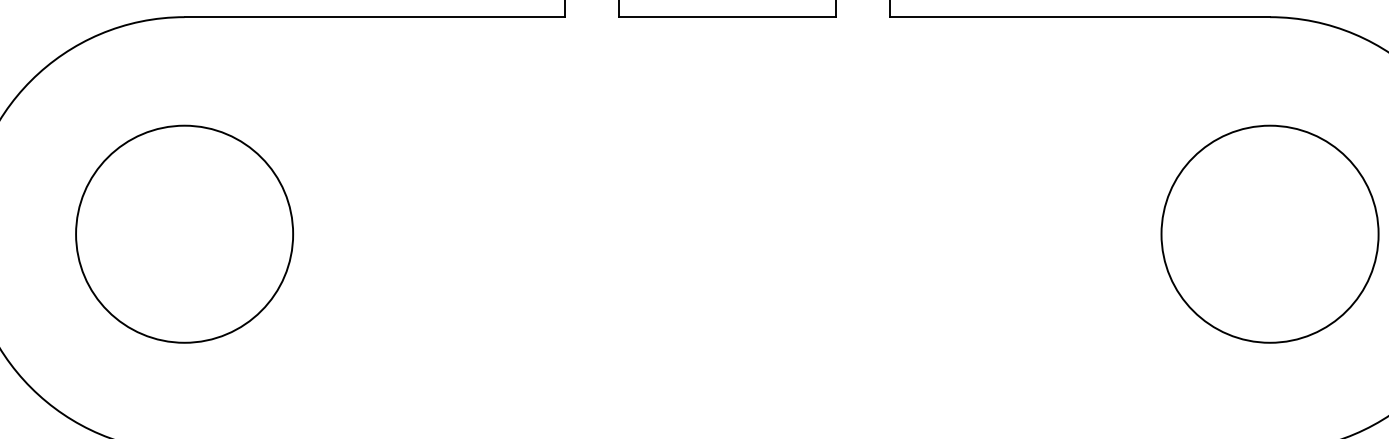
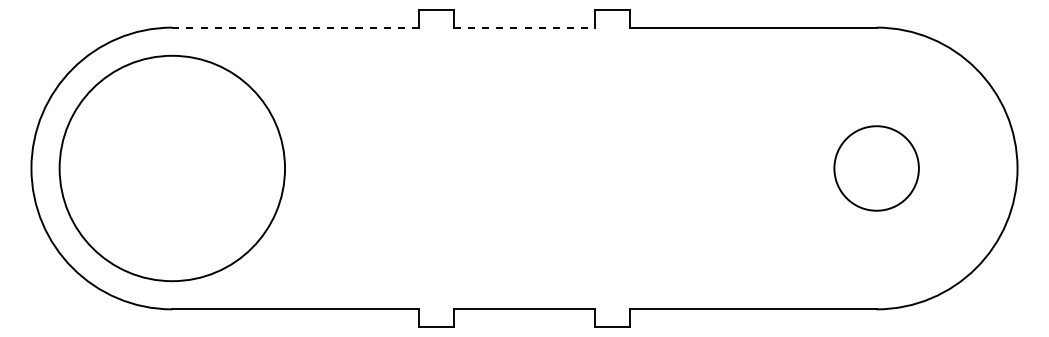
line: (375, 16) -> (296, 27), solid -> dashed
line: (727, 16) -> (524, 27), solid -> dashed
circle: (183, 234) -> (171, 168), size x1.6
circle: (1269, 234) -> (876, 168), size x0.6

